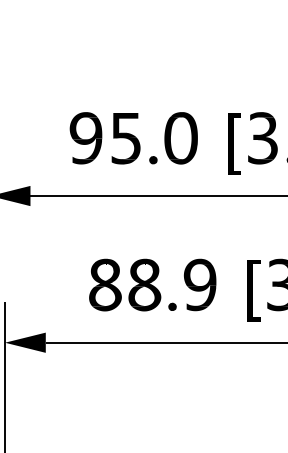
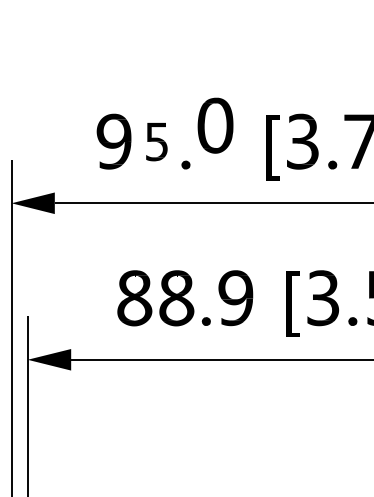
part: (125, 138) -> (156, 141), size x0.7
part: (181, 138) -> (215, 125), moved

